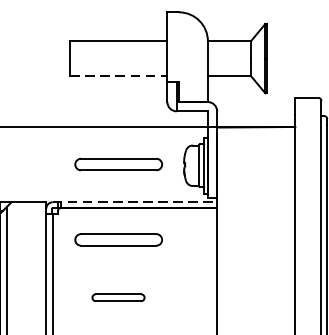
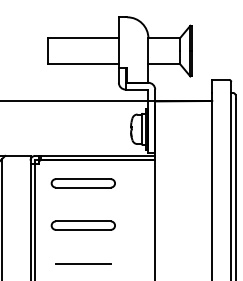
line: (118, 75) -> (83, 63), dashed -> solid
part: (117, 164) -> (82, 128), removed
line: (135, 201) -> (95, 155), dashed -> solid
part: (117, 297) -> (82, 225), size x1.67

